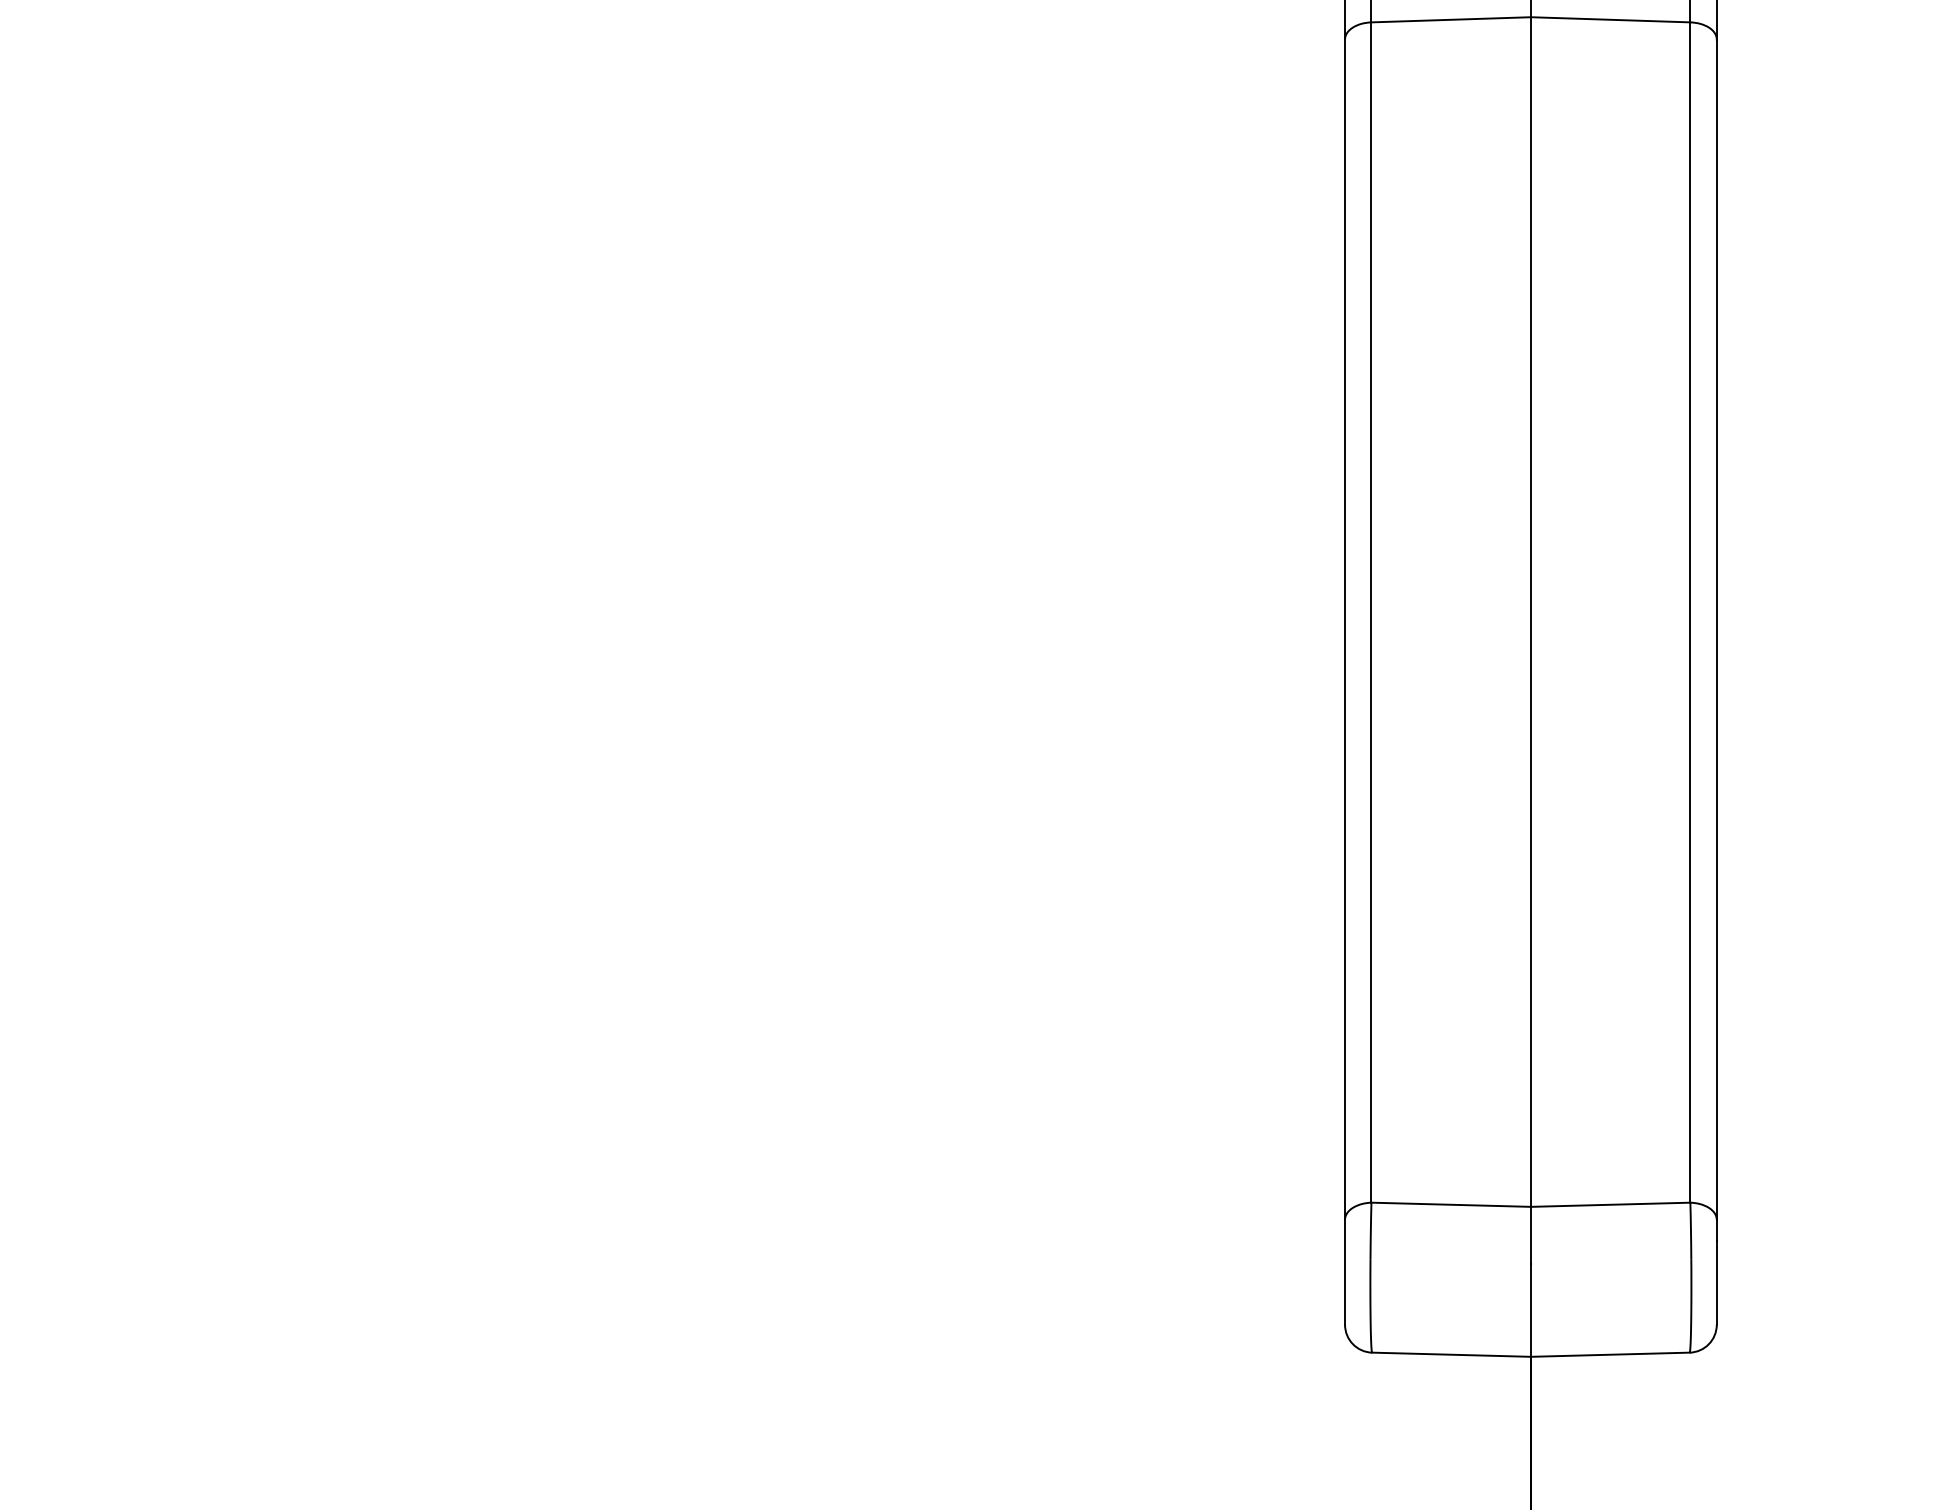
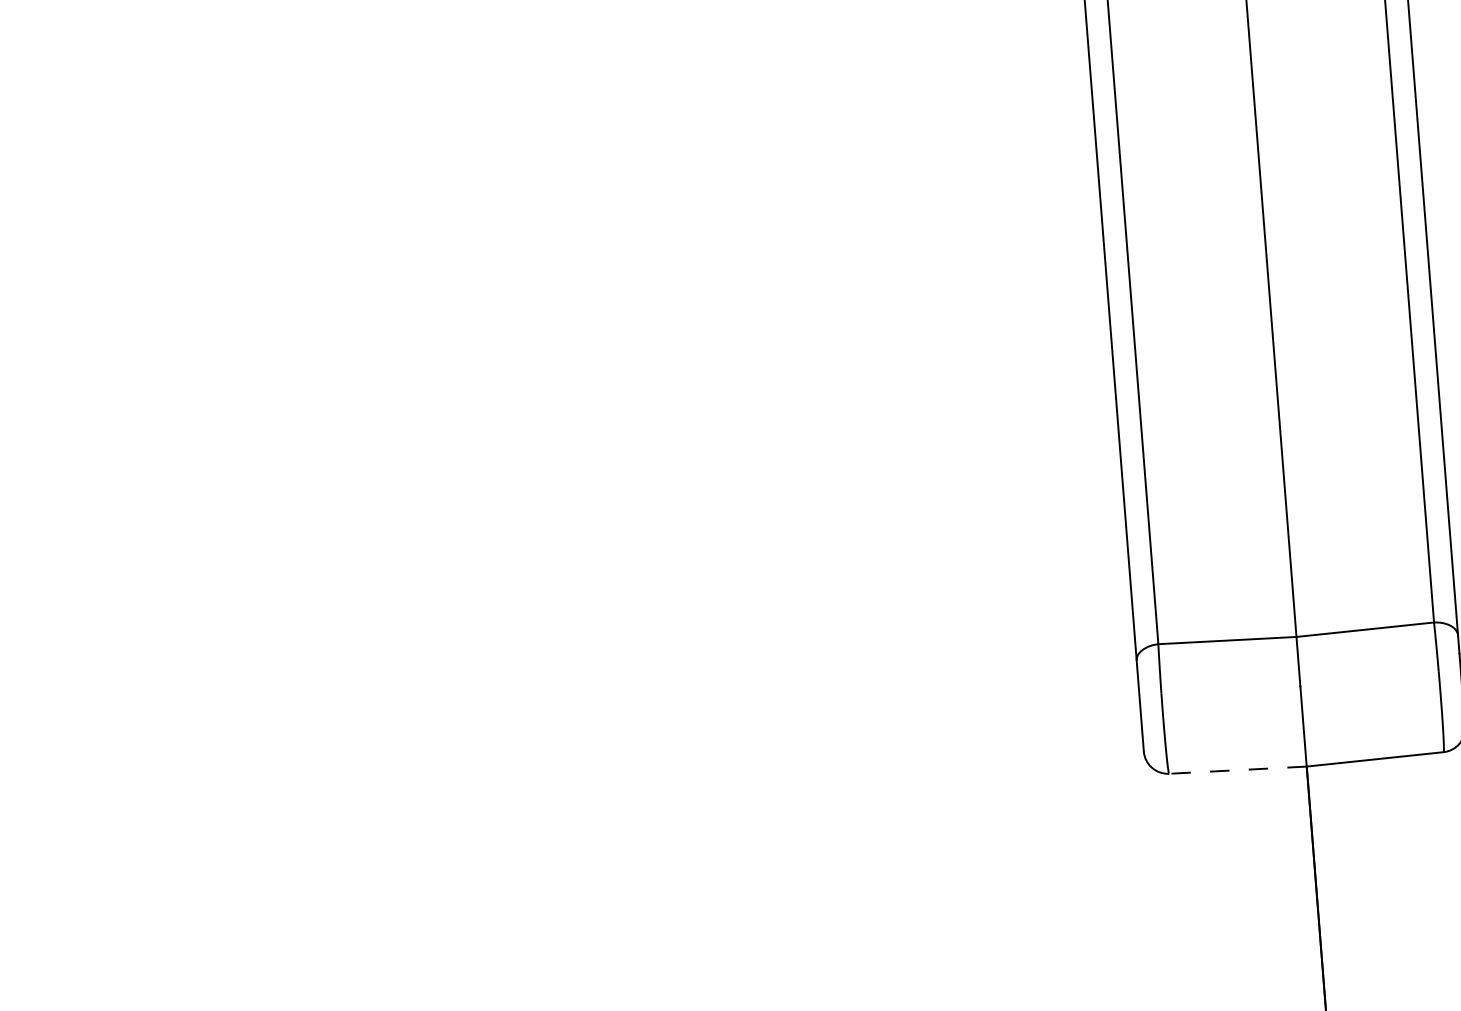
line: (1451, 1354) -> (1237, 769), solid -> dashed

